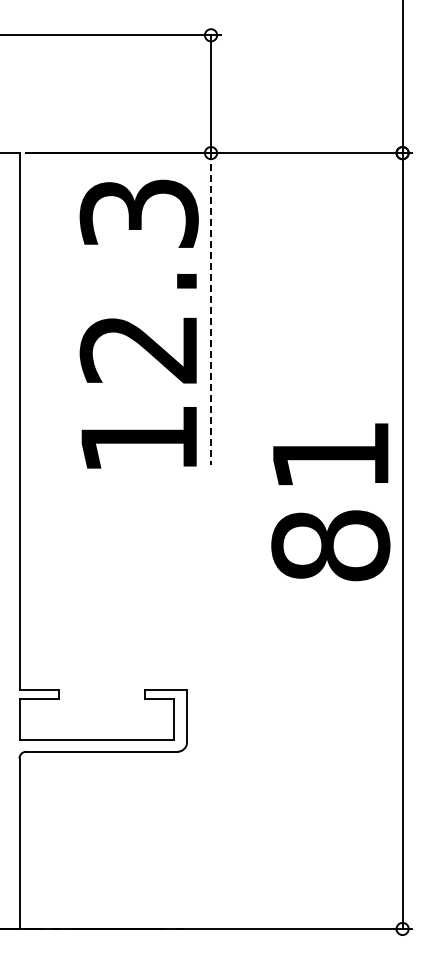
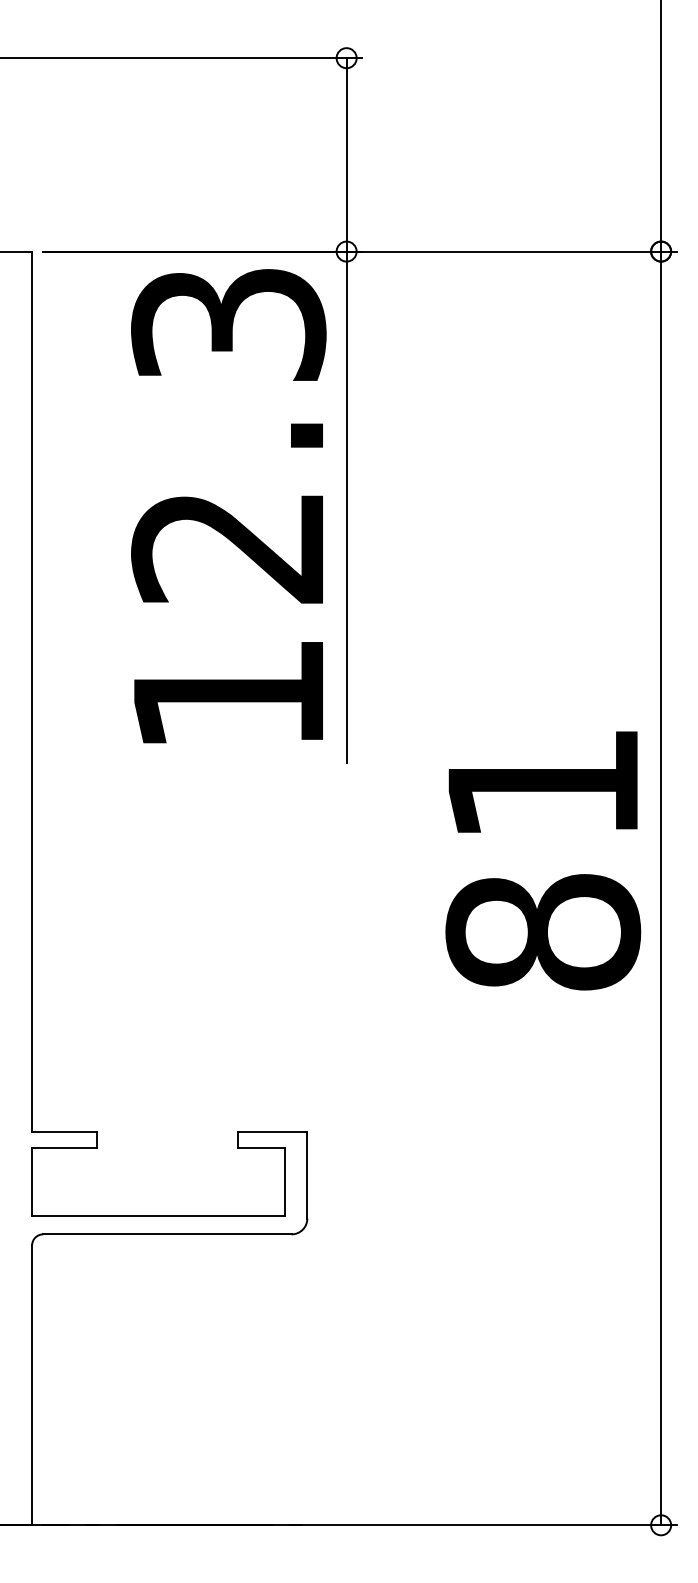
line: (211, 309) -> (347, 508), dashed -> solid
text: (138, 323) -> (227, 505), moved
text: (330, 502) -> (542, 861), moved

